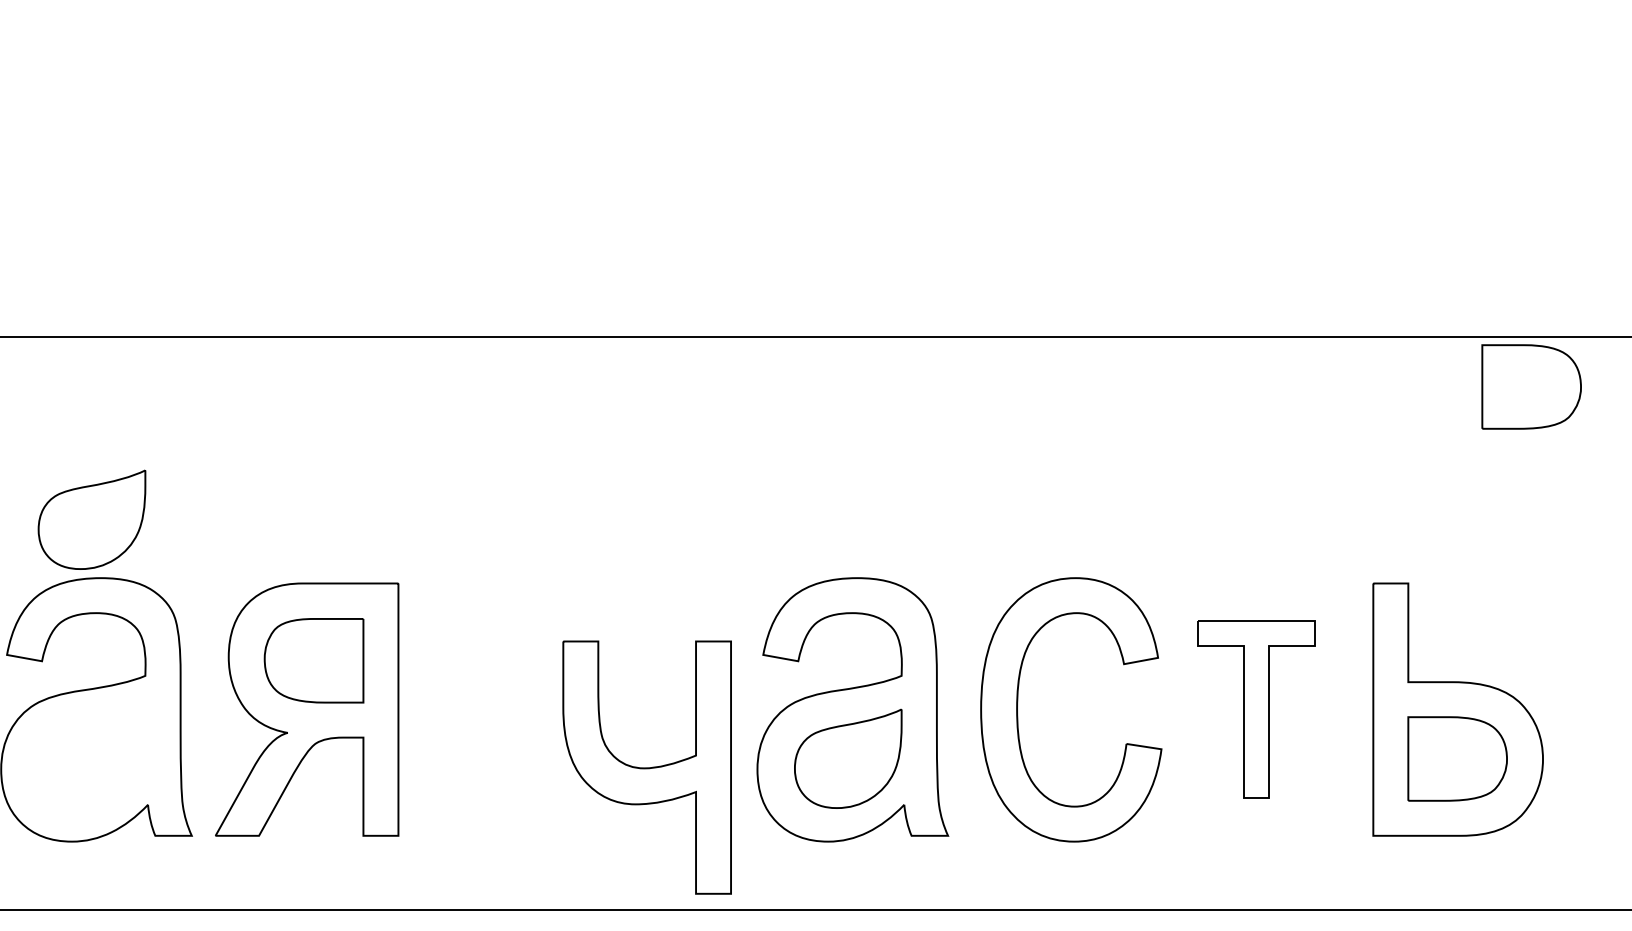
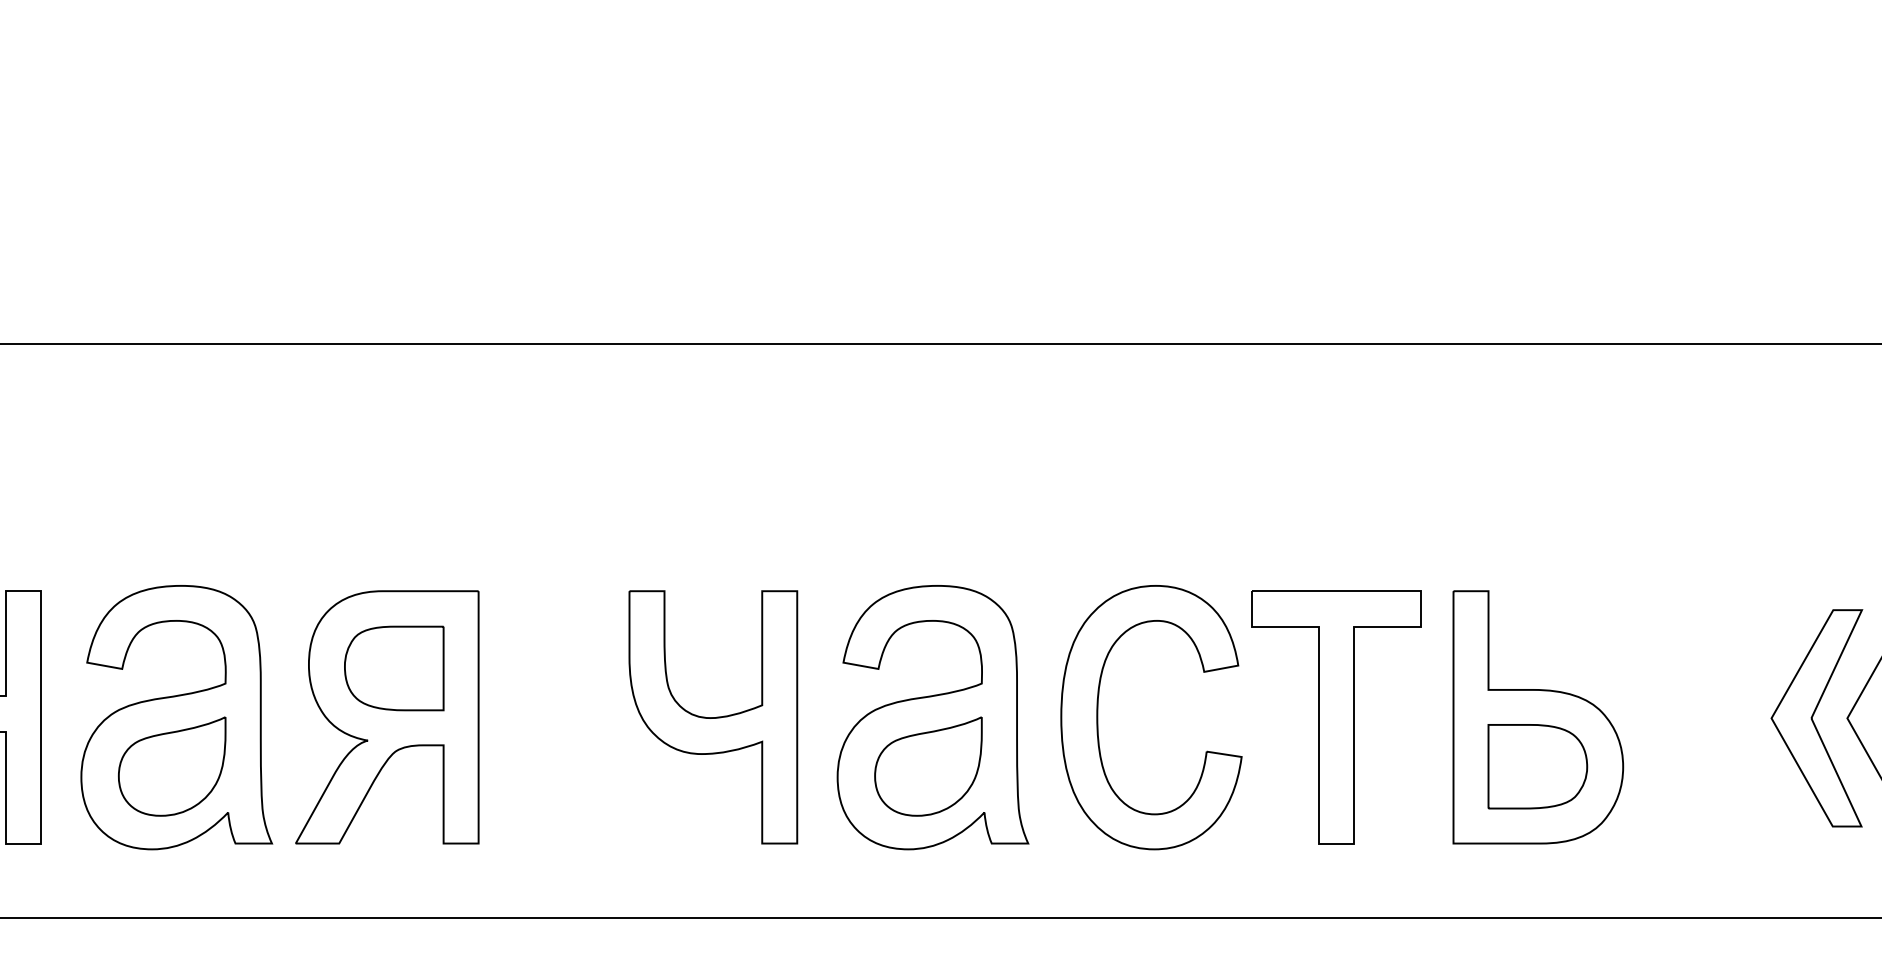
part: (1531, 386) -> (1611, 394), removed
part: (92, 519) -> (172, 766), moved
part: (1256, 709) -> (1336, 717), size x1.43
part: (647, 767) -> (713, 717), moved

